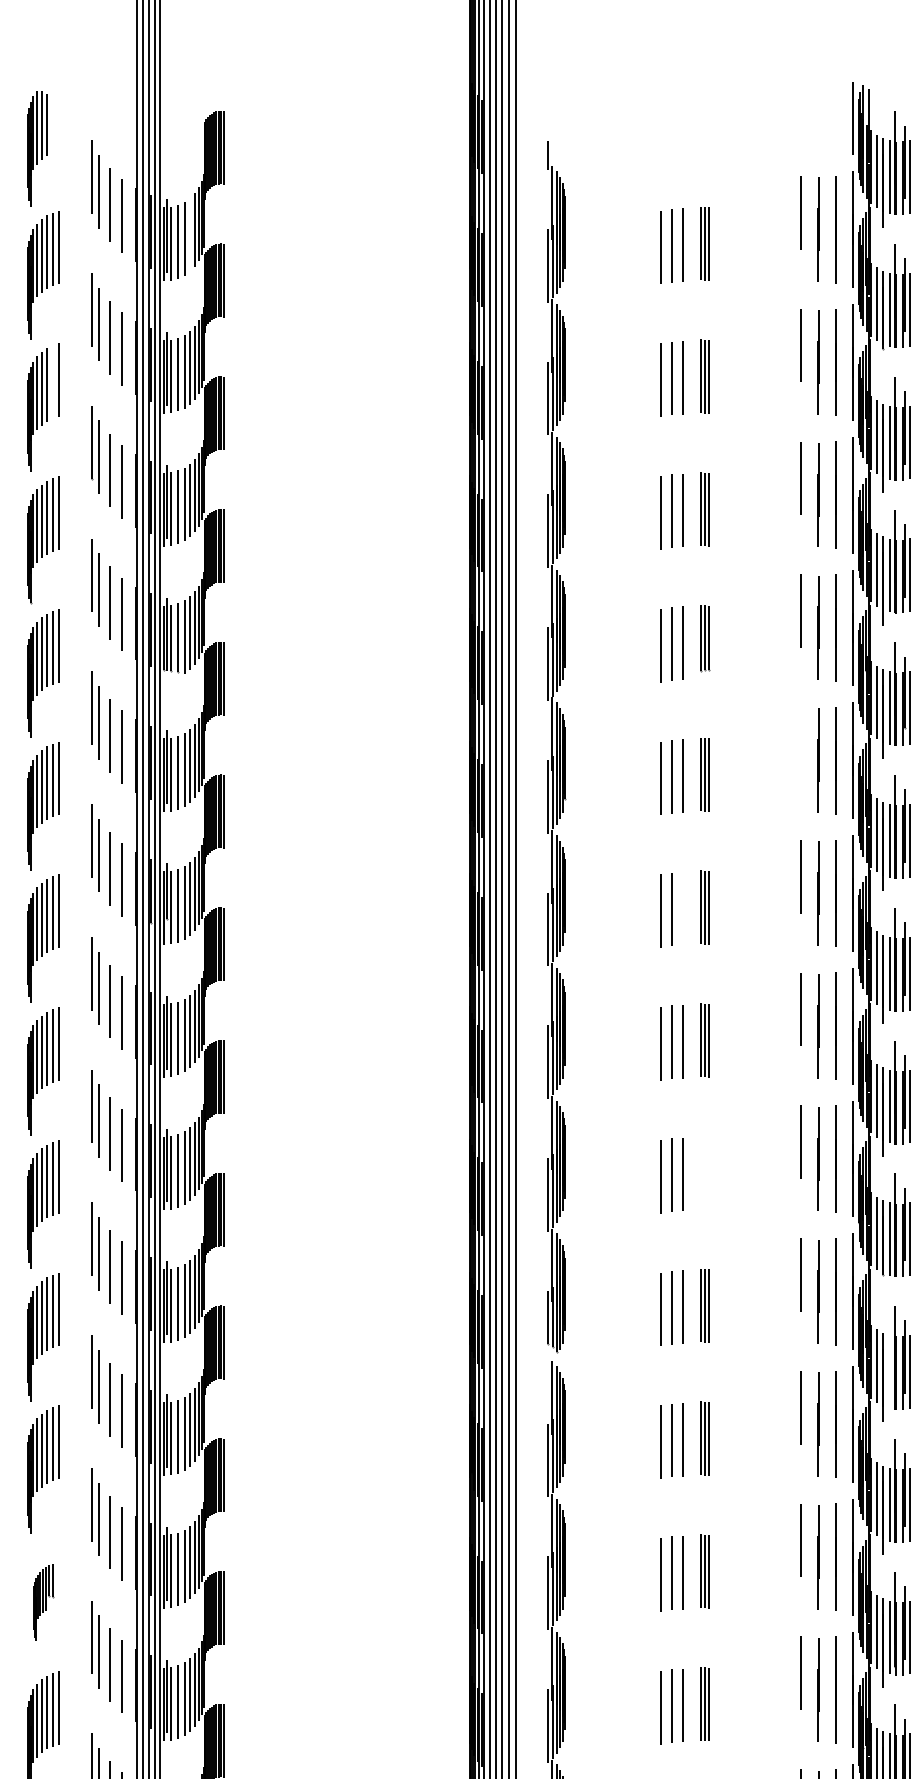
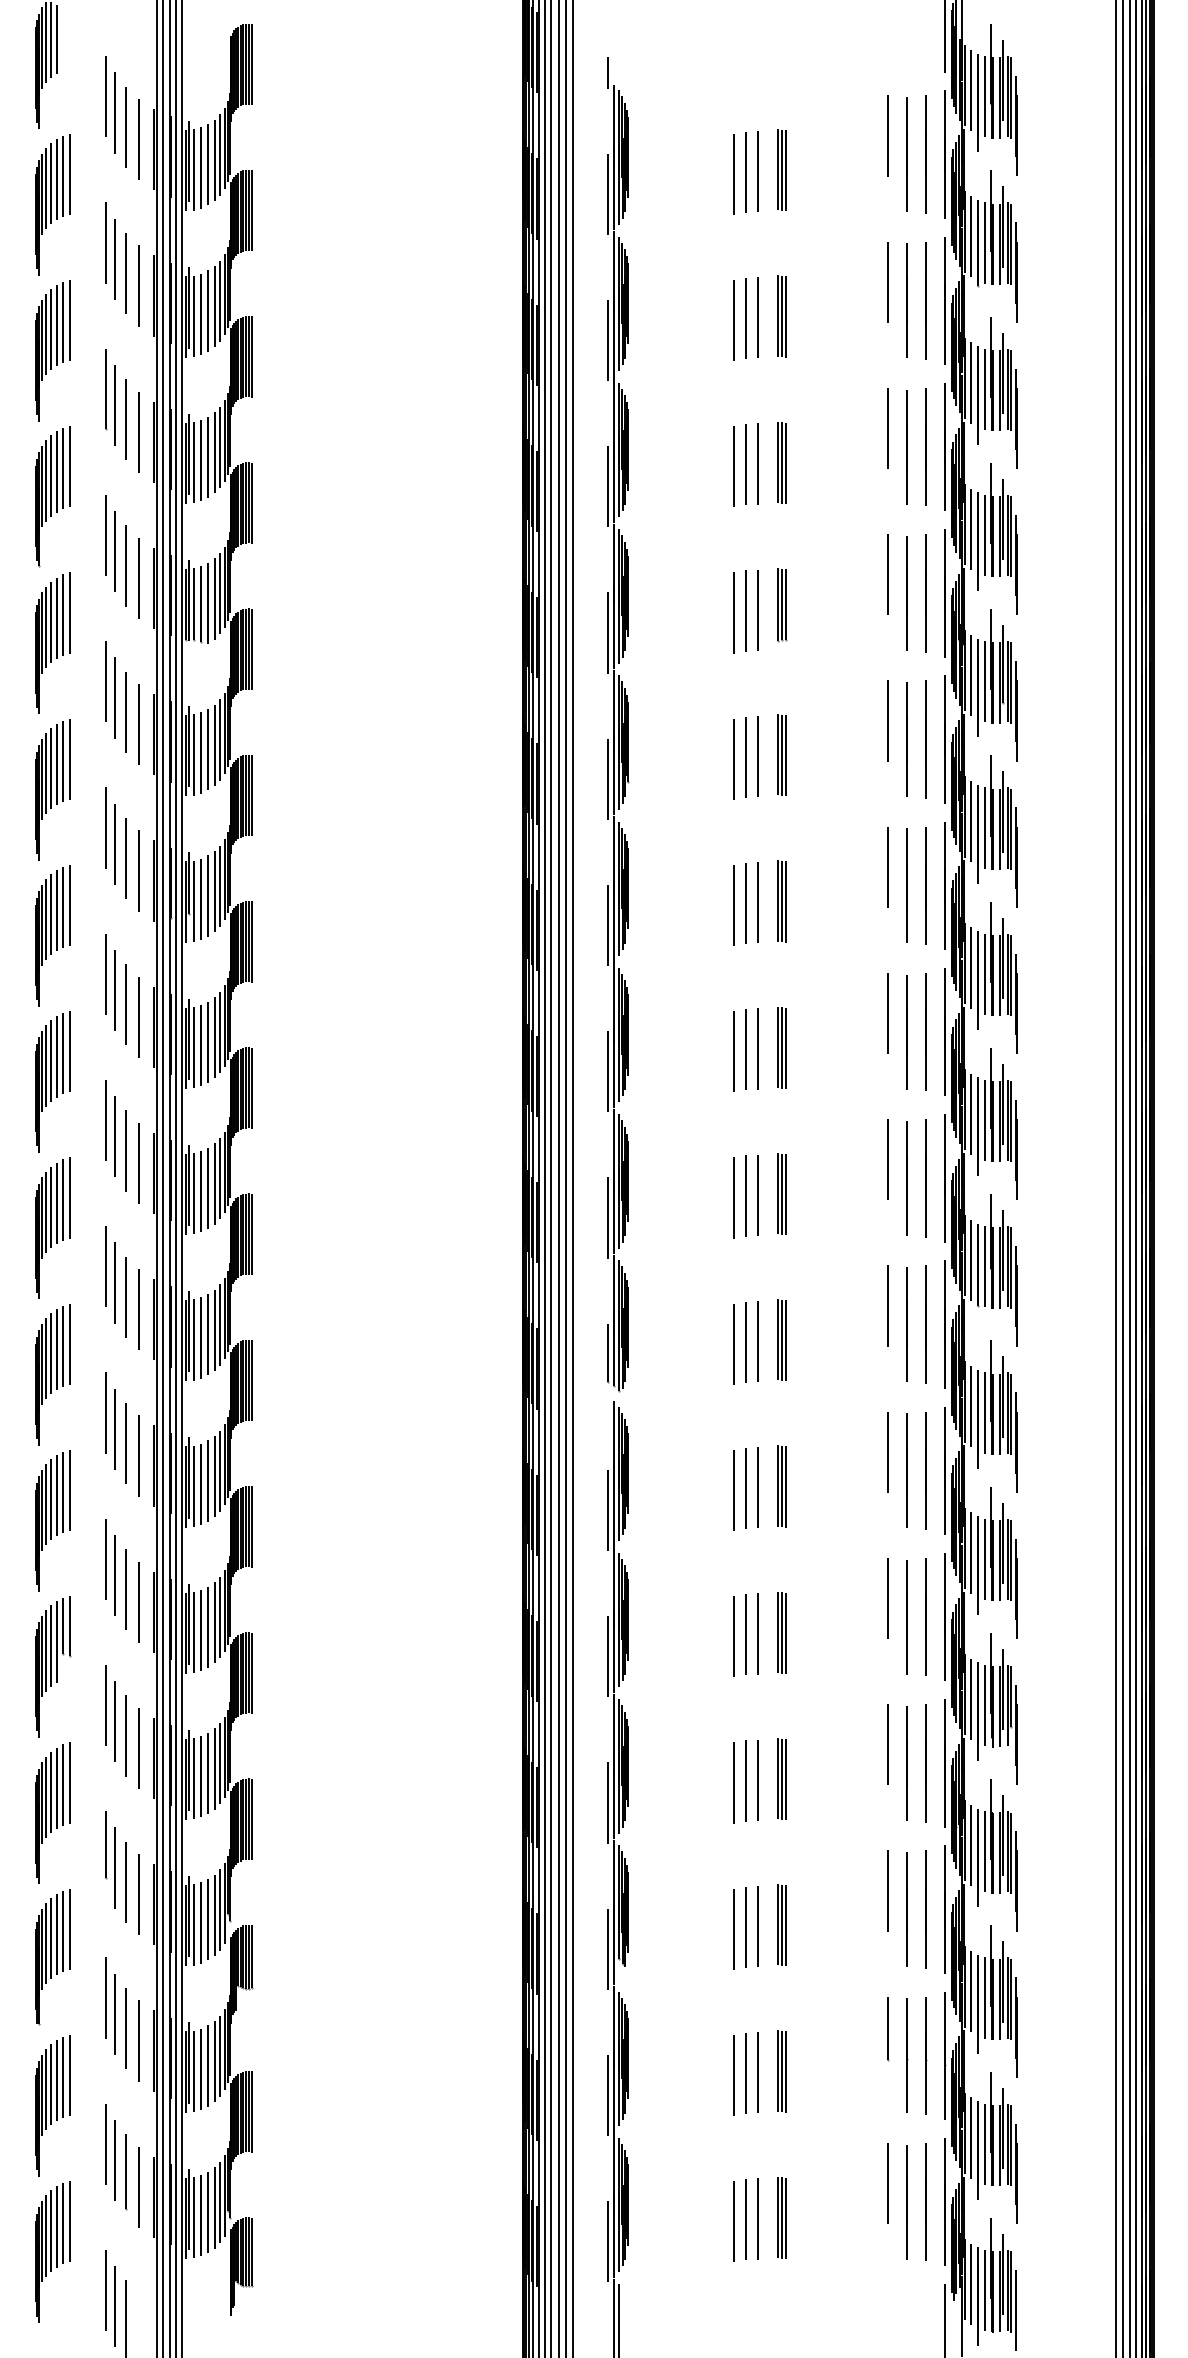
line: (190, 234) -> (214, 159), added
line: (52, 382) -> (63, 322), added
line: (800, 743) -> (887, 720), added
line: (682, 908) -> (757, 902), added
part: (704, 1172) -> (781, 1193), added
line: (889, 1371) -> (985, 1412), added
part: (43, 1602) -> (53, 1666), size x1.67

